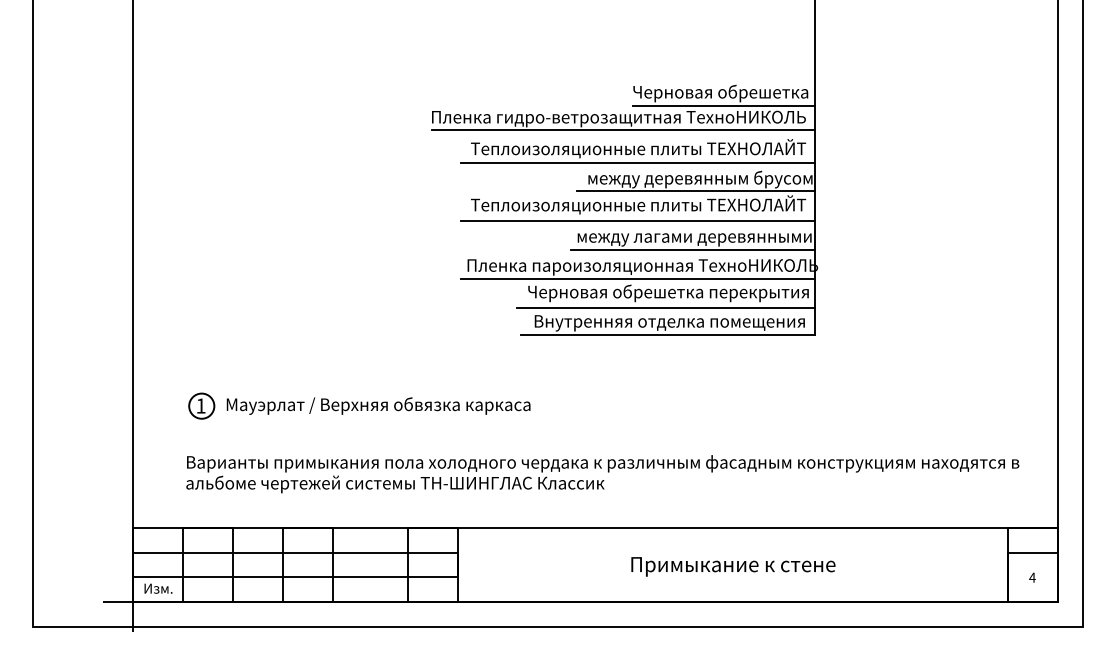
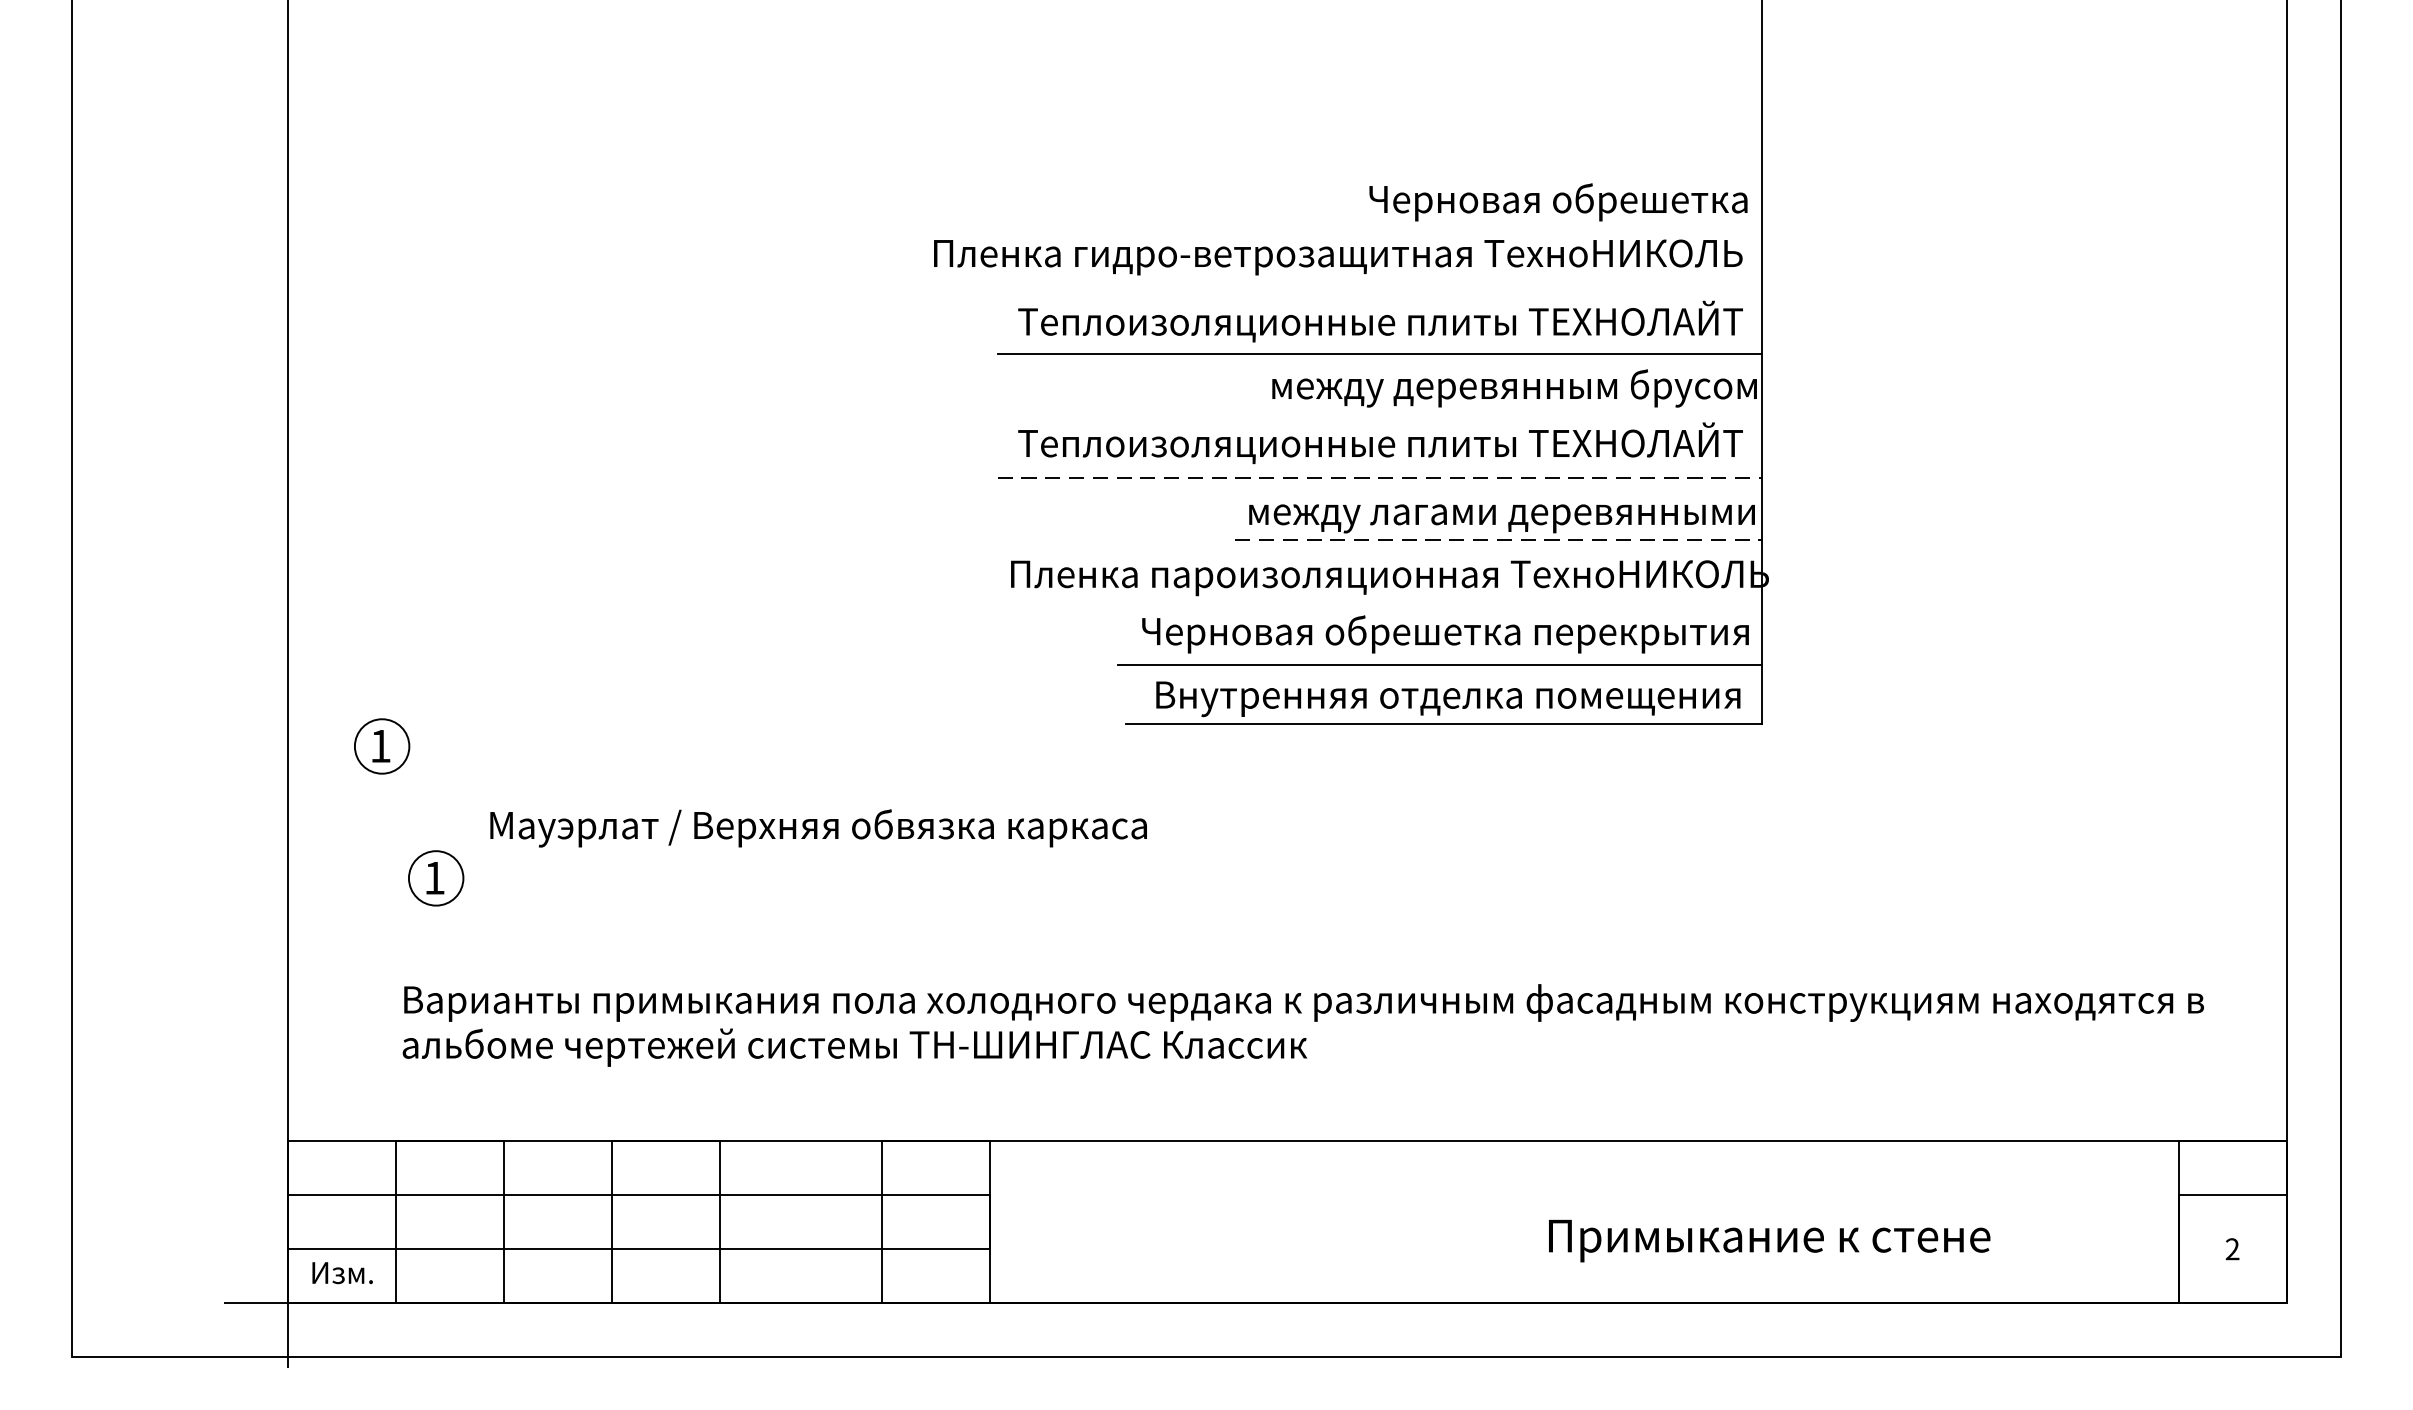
line: (723, 105) -> (1564, 228), removed
line: (622, 130) -> (1345, 282), removed
line: (695, 190) -> (1503, 411), removed
line: (638, 221) -> (1380, 479), solid -> dashed
line: (693, 249) -> (1499, 539), solid -> dashed
line: (637, 278) -> (1378, 602), removed
part: (176, 344) -> (381, 745), added
text: (378, 405) -> (818, 827), moved
text: (733, 566) -> (1769, 1240), moved
text: (1032, 577) -> (2232, 1248), 4 -> 2

